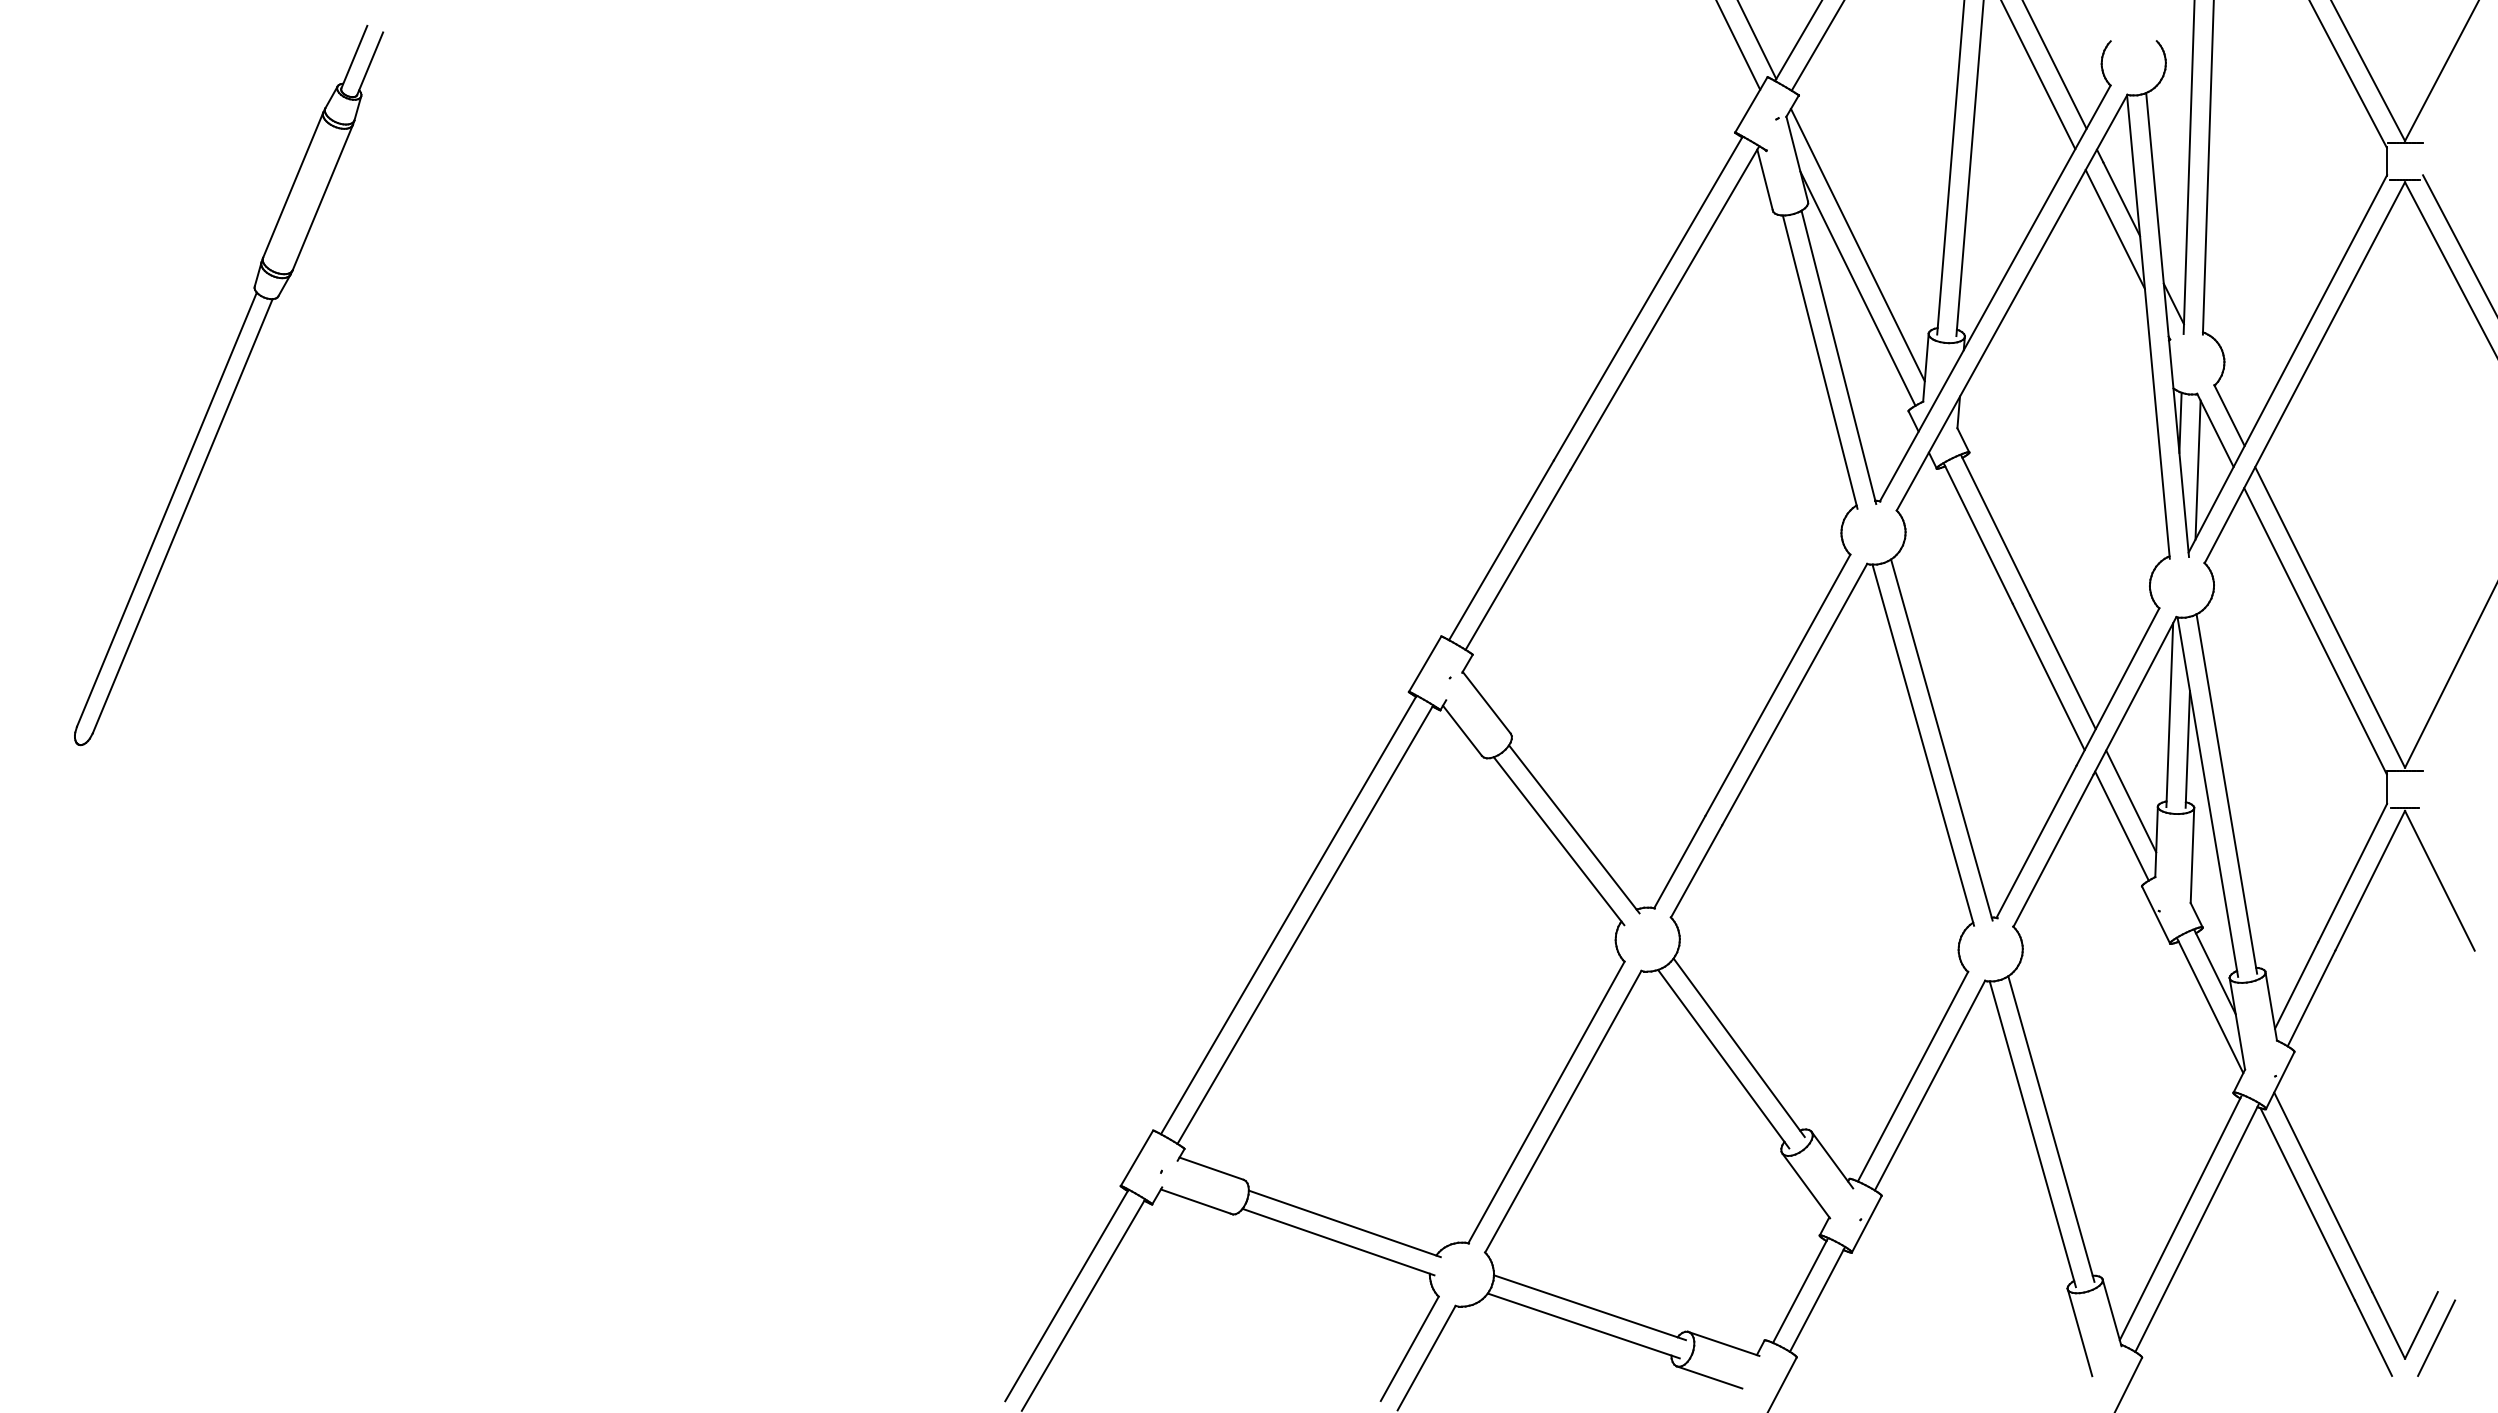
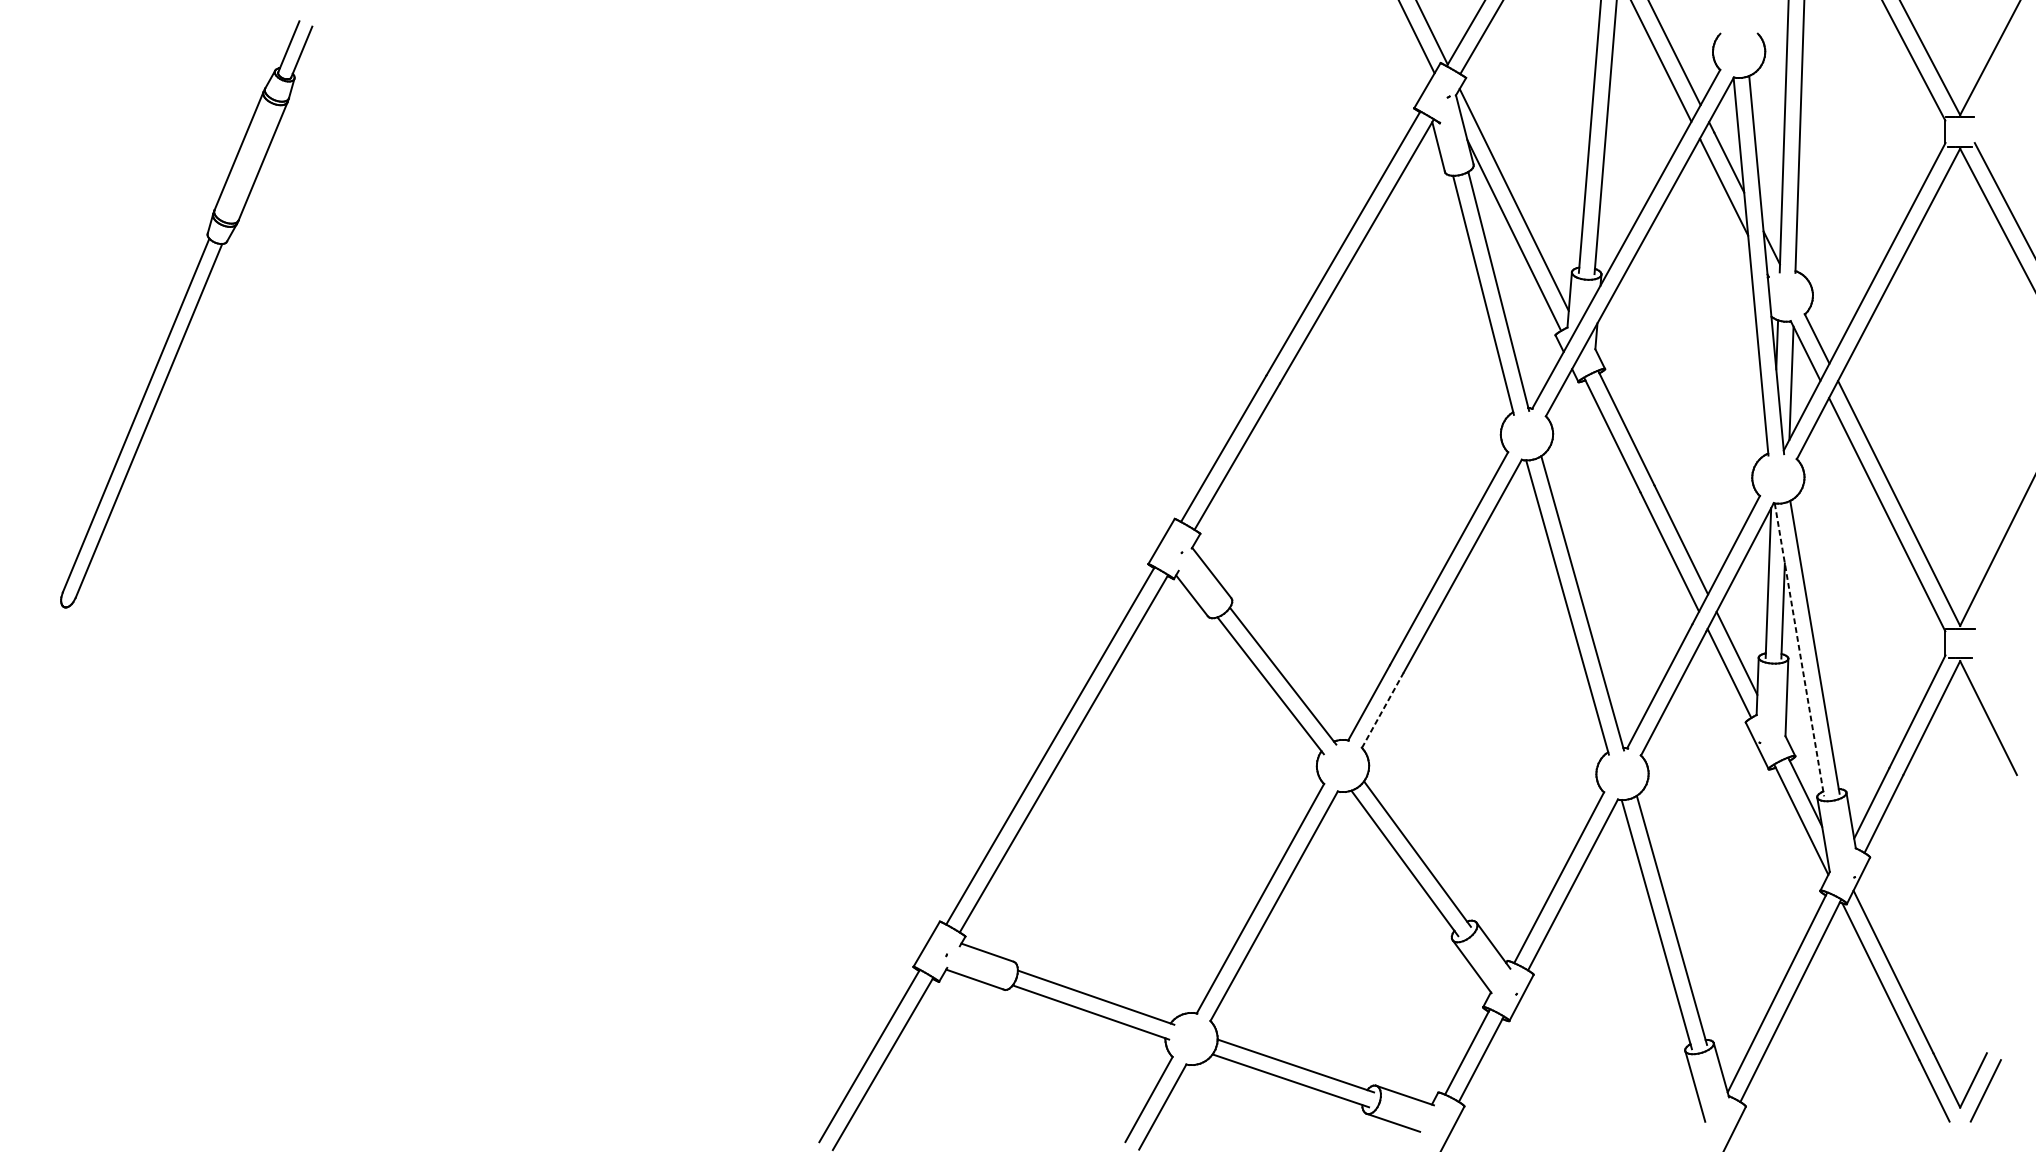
line: (2207, 797) -> (1799, 650), solid -> dashed
line: (1696, 871) -> (1382, 710), solid -> dashed

